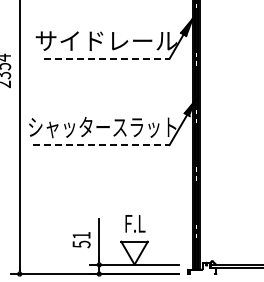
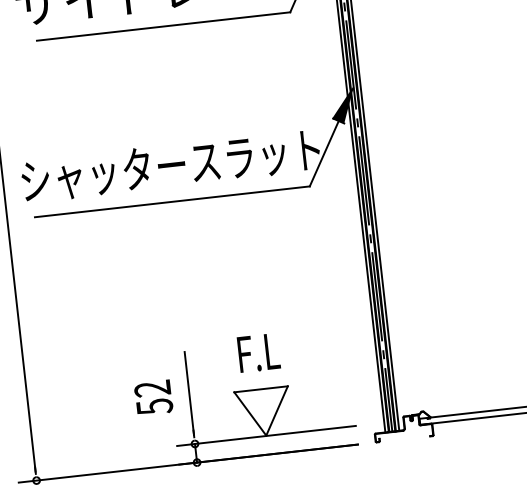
line: (106, 58) -> (162, 25), dashed -> solid
line: (101, 145) -> (172, 202), dashed -> solid
text: (81, 235) -> (152, 388), 51 -> 52

